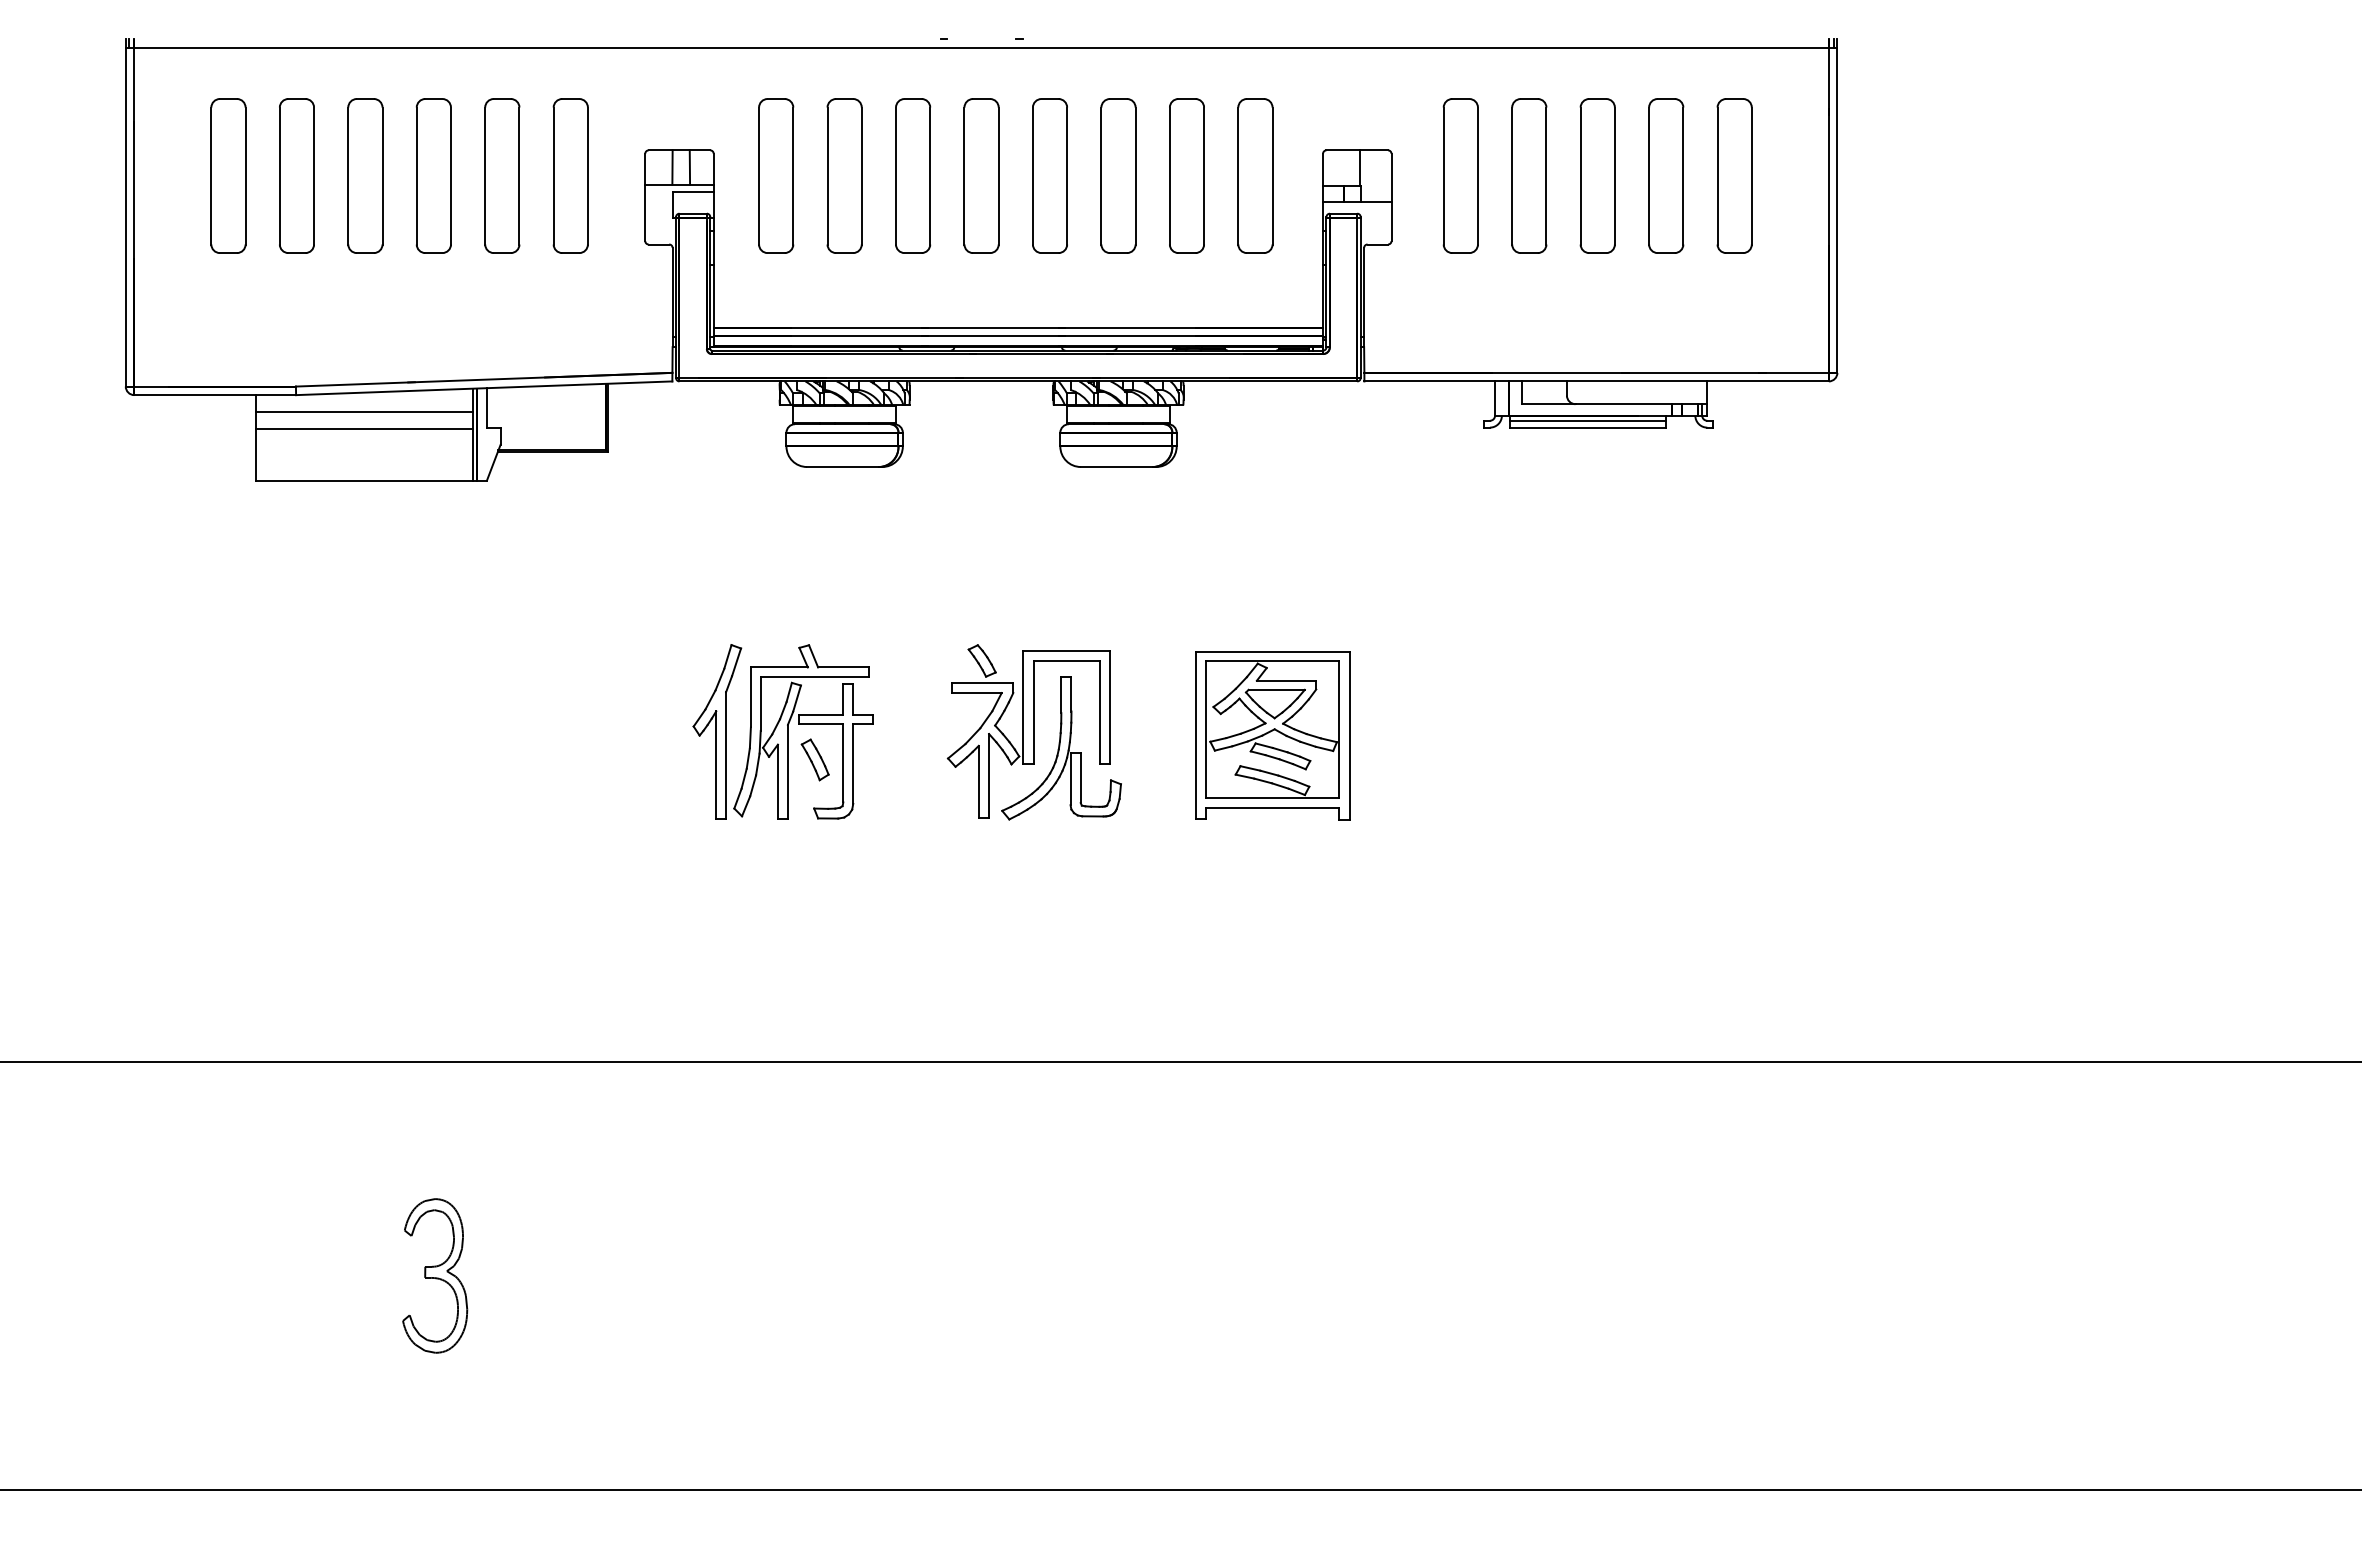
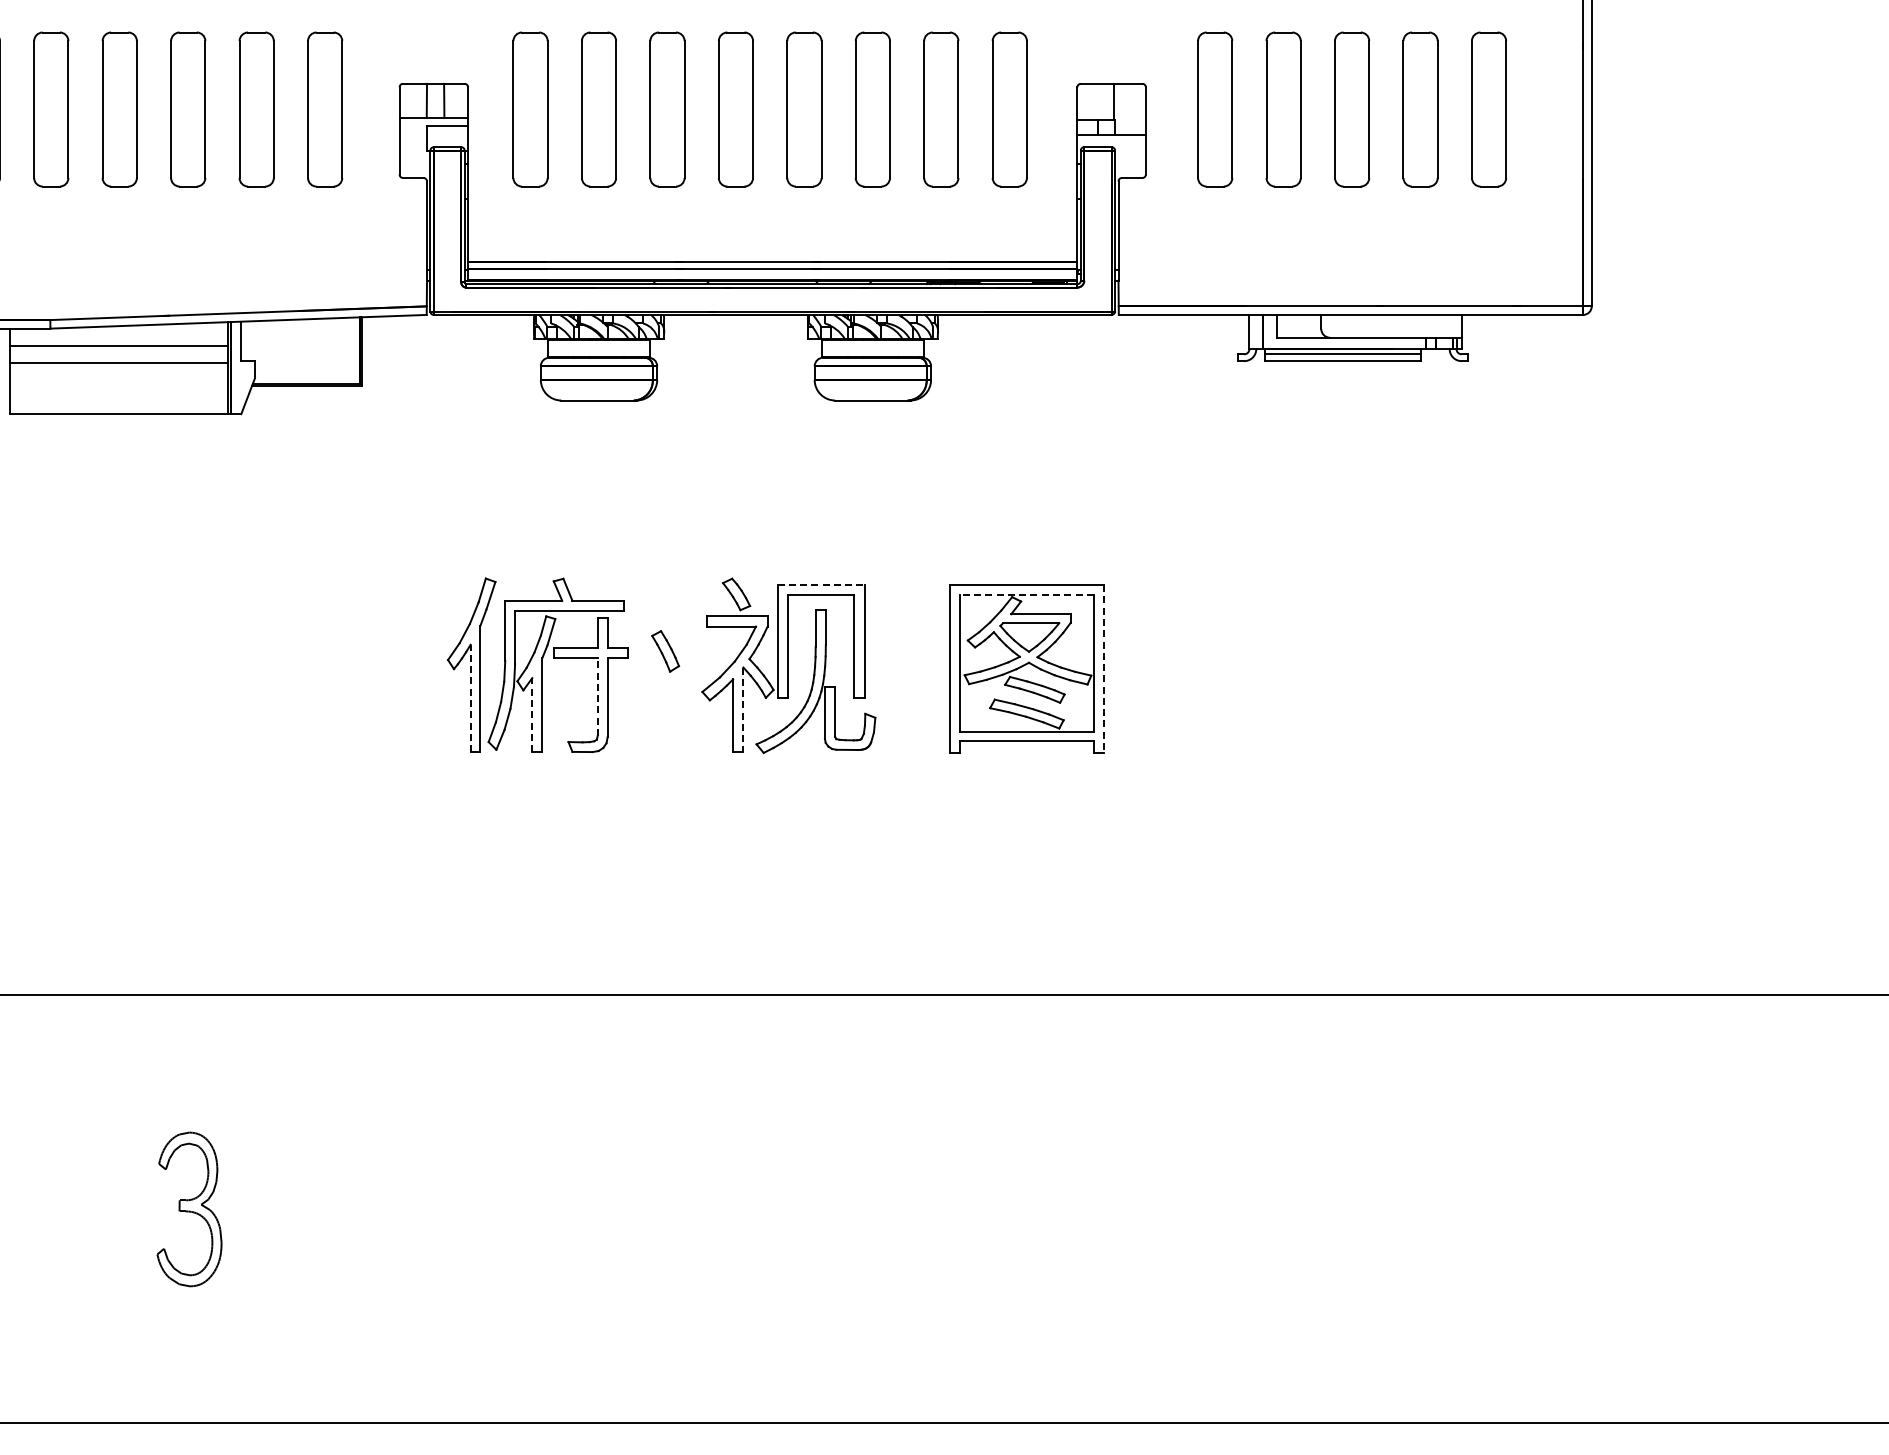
line: (1066, 651) -> (820, 585), solid -> dashed
line: (1272, 661) -> (1026, 595), solid -> dashed
line: (1349, 736) -> (1103, 670), solid -> dashed
part: (814, 759) -> (664, 651), moved
line: (843, 762) -> (597, 696), solid -> dashed
line: (716, 764) -> (470, 698), solid -> dashed
line: (989, 776) -> (743, 710), solid -> dashed
line: (777, 781) -> (531, 715), solid -> dashed

